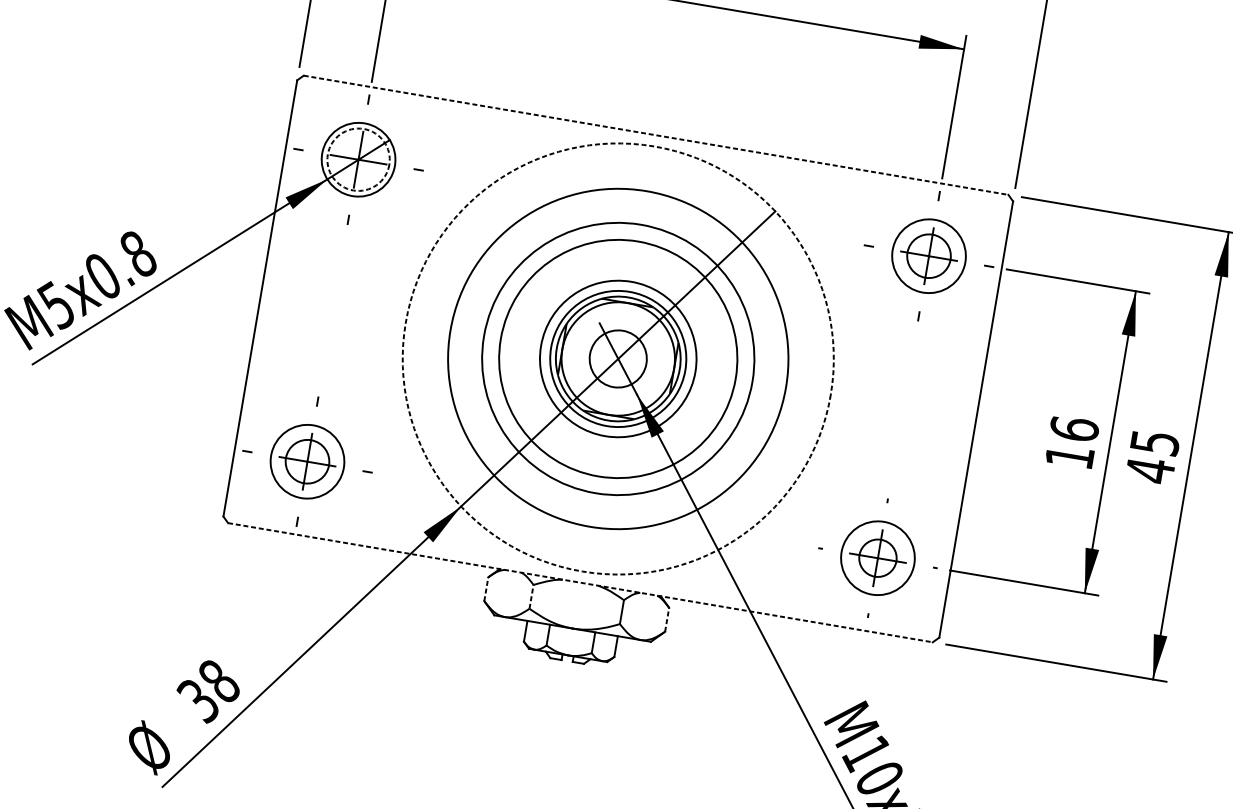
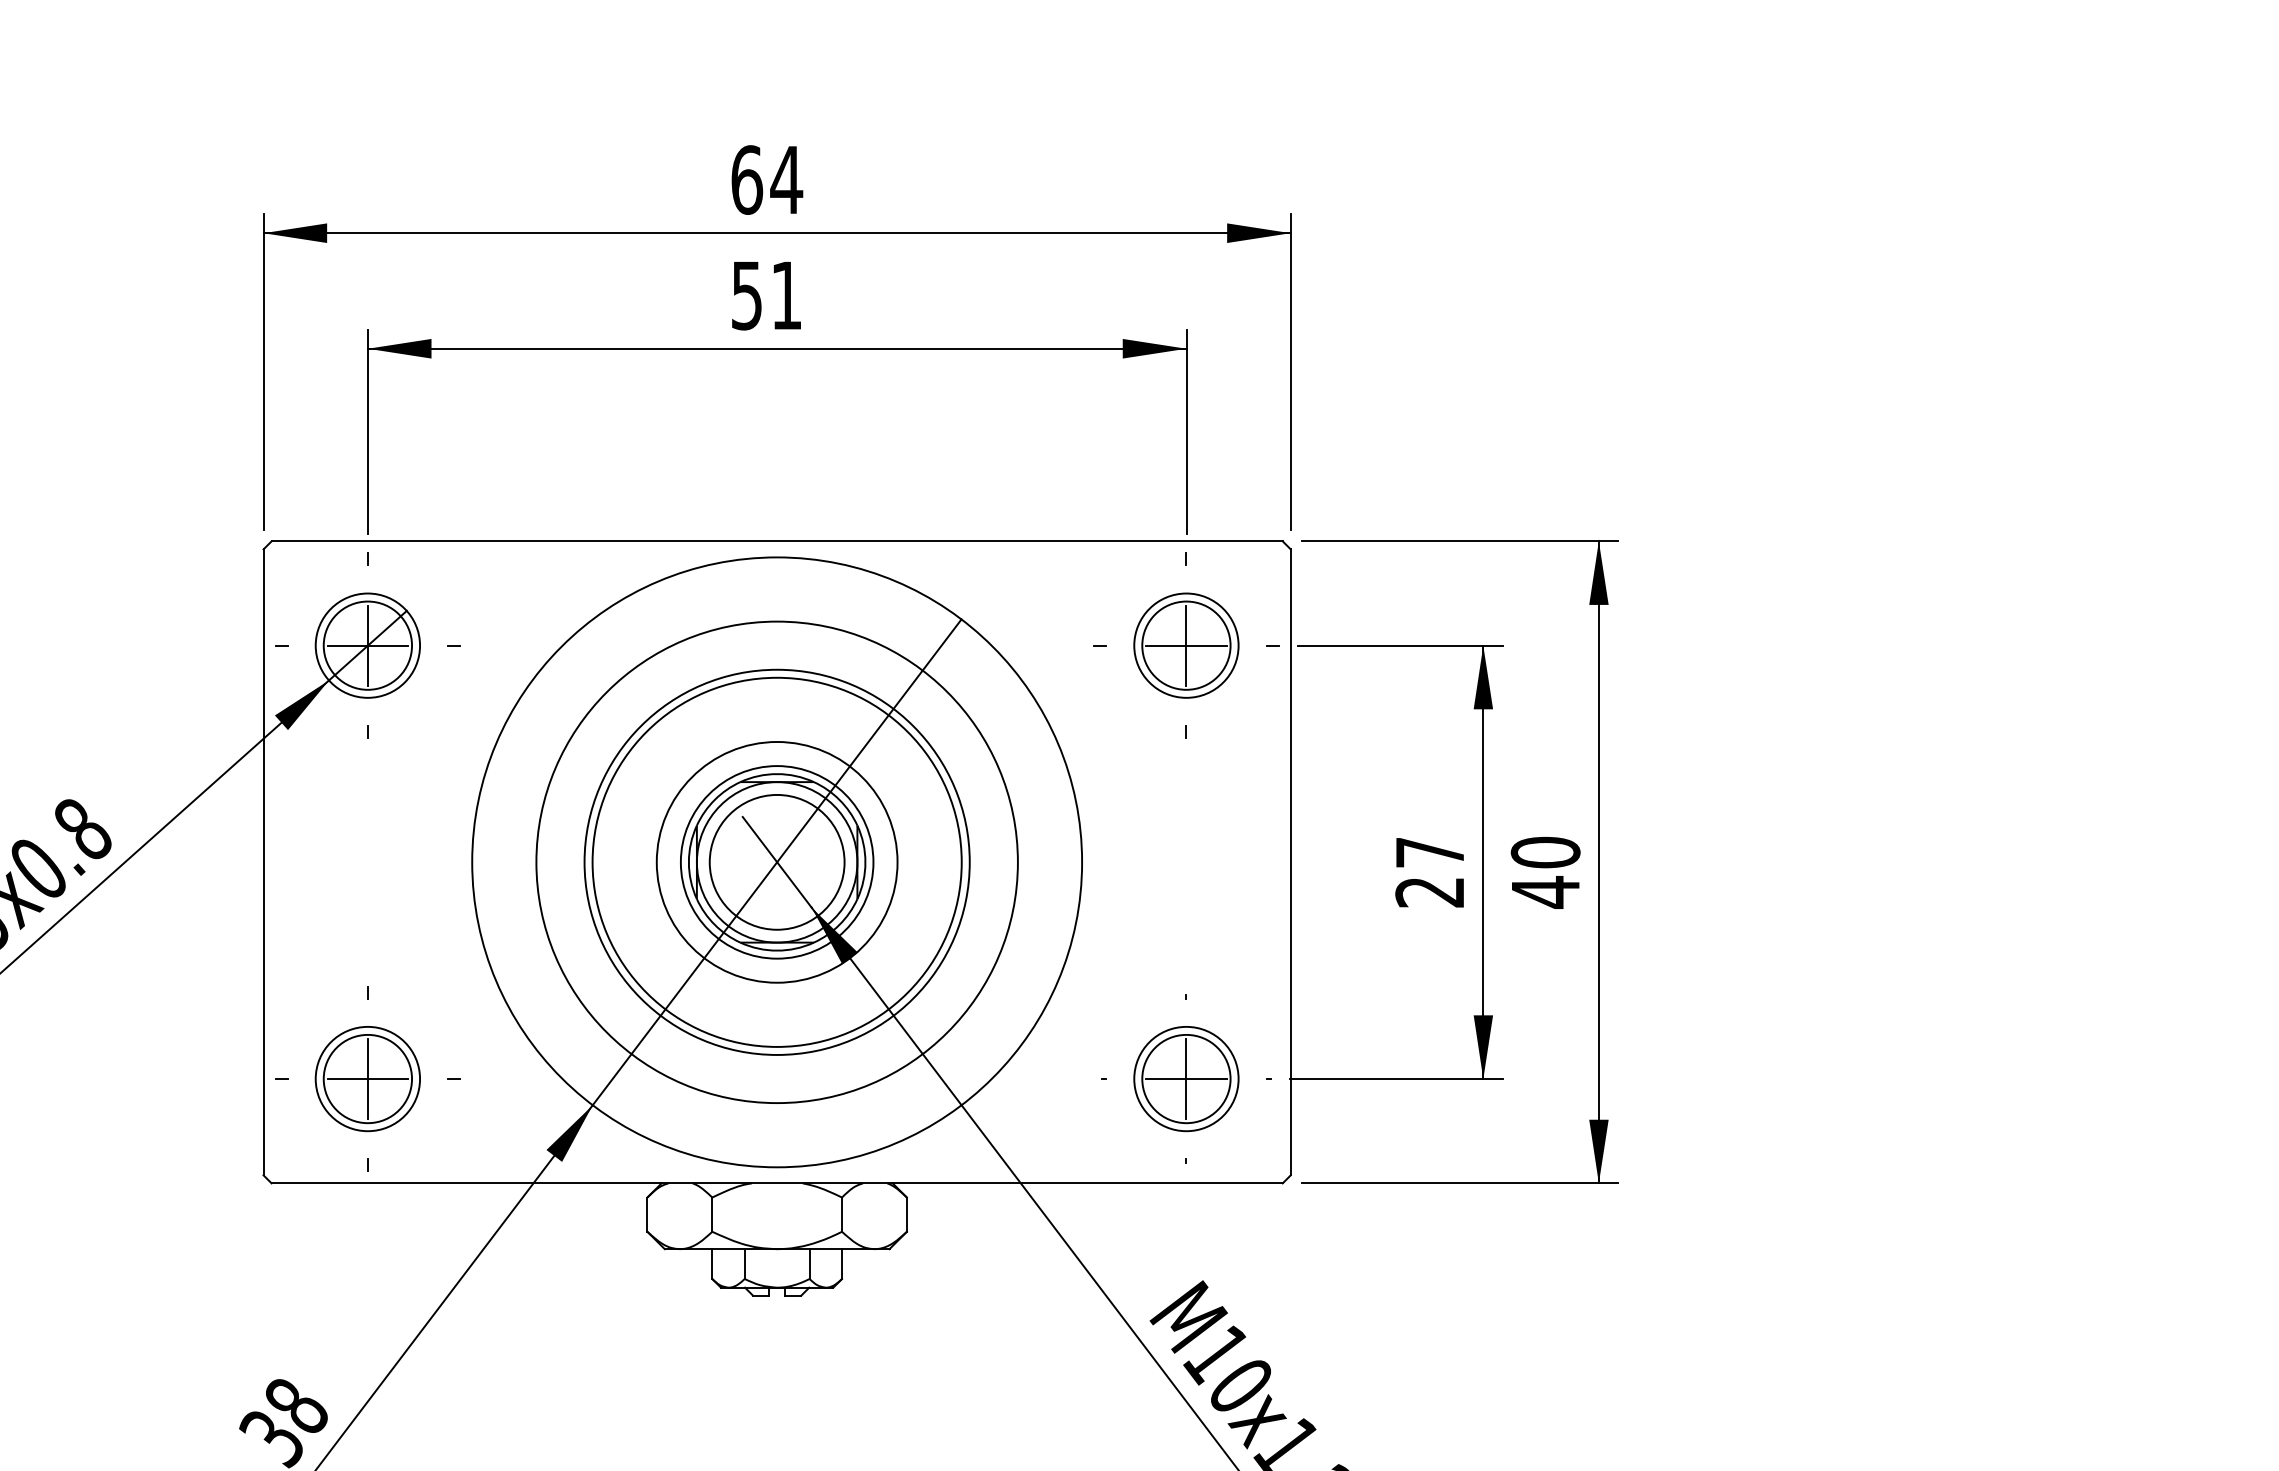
line: (656, 135) -> (777, 541), dashed -> solid
circle: (358, 159) -> (367, 645), dashed -> solid
circle: (929, 256) -> (1186, 645), size x1.43
circle: (617, 358) -> (776, 861), size x0.71
circle: (617, 358) -> (776, 861), size x1.67
circle: (617, 358) -> (776, 861), size x1.67
circle: (618, 359) -> (777, 862), dashed -> solid
text: (1072, 442) -> (1430, 871), 16 -> 27
text: (1154, 442) -> (1545, 852), 45 -> 40
circle: (307, 461) -> (367, 1078), size x1.43
circle: (878, 557) -> (1186, 1078), size x1.67
line: (580, 582) -> (777, 1183), dashed -> solid
line: (486, 589) -> (647, 1214), dashed -> solid
line: (531, 596) -> (712, 1214), dashed -> solid
line: (666, 619) -> (906, 1214), dashed -> solid

